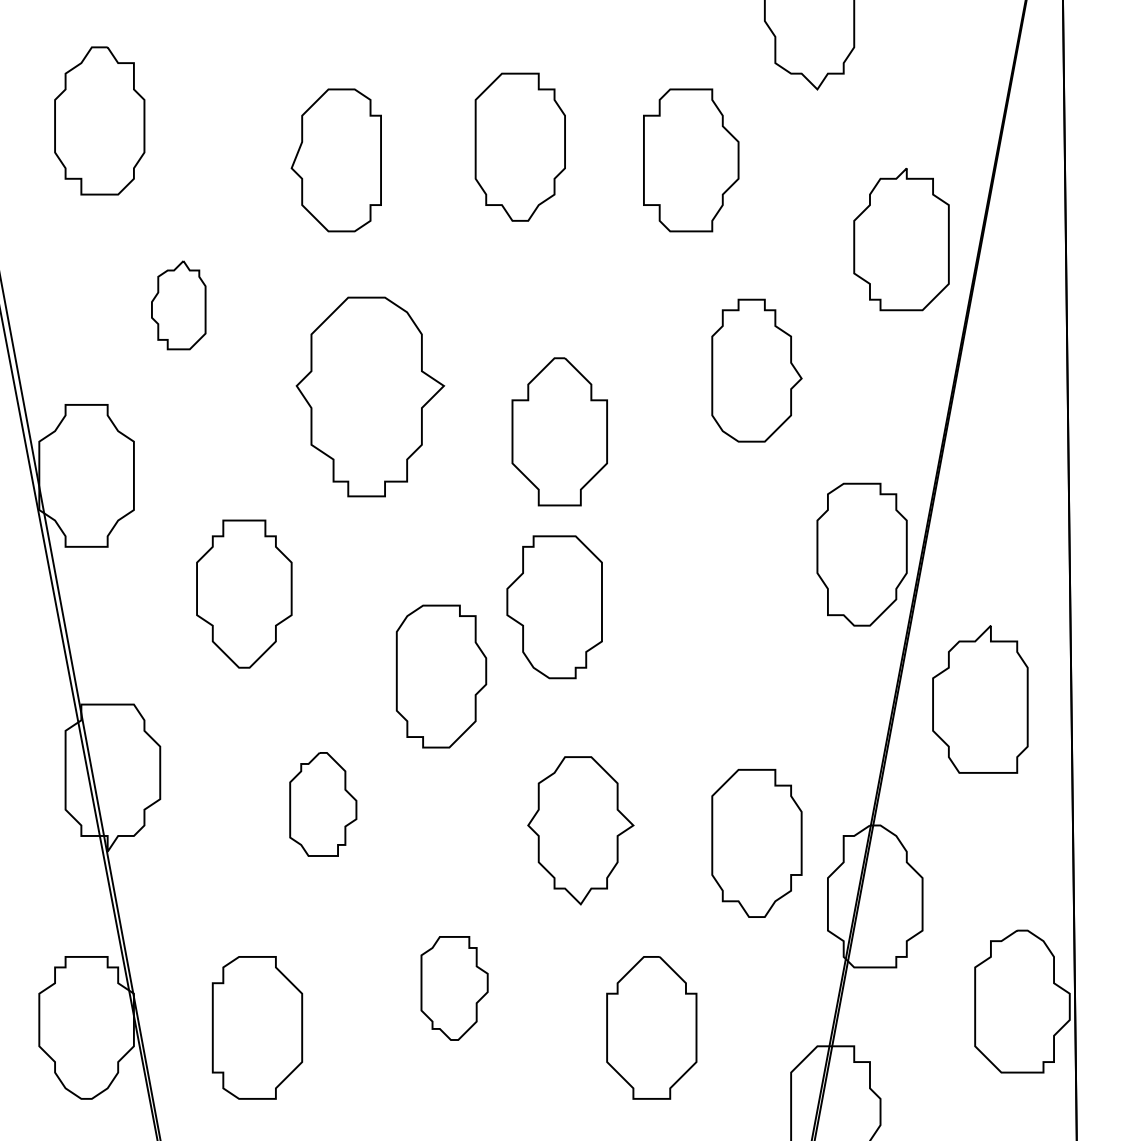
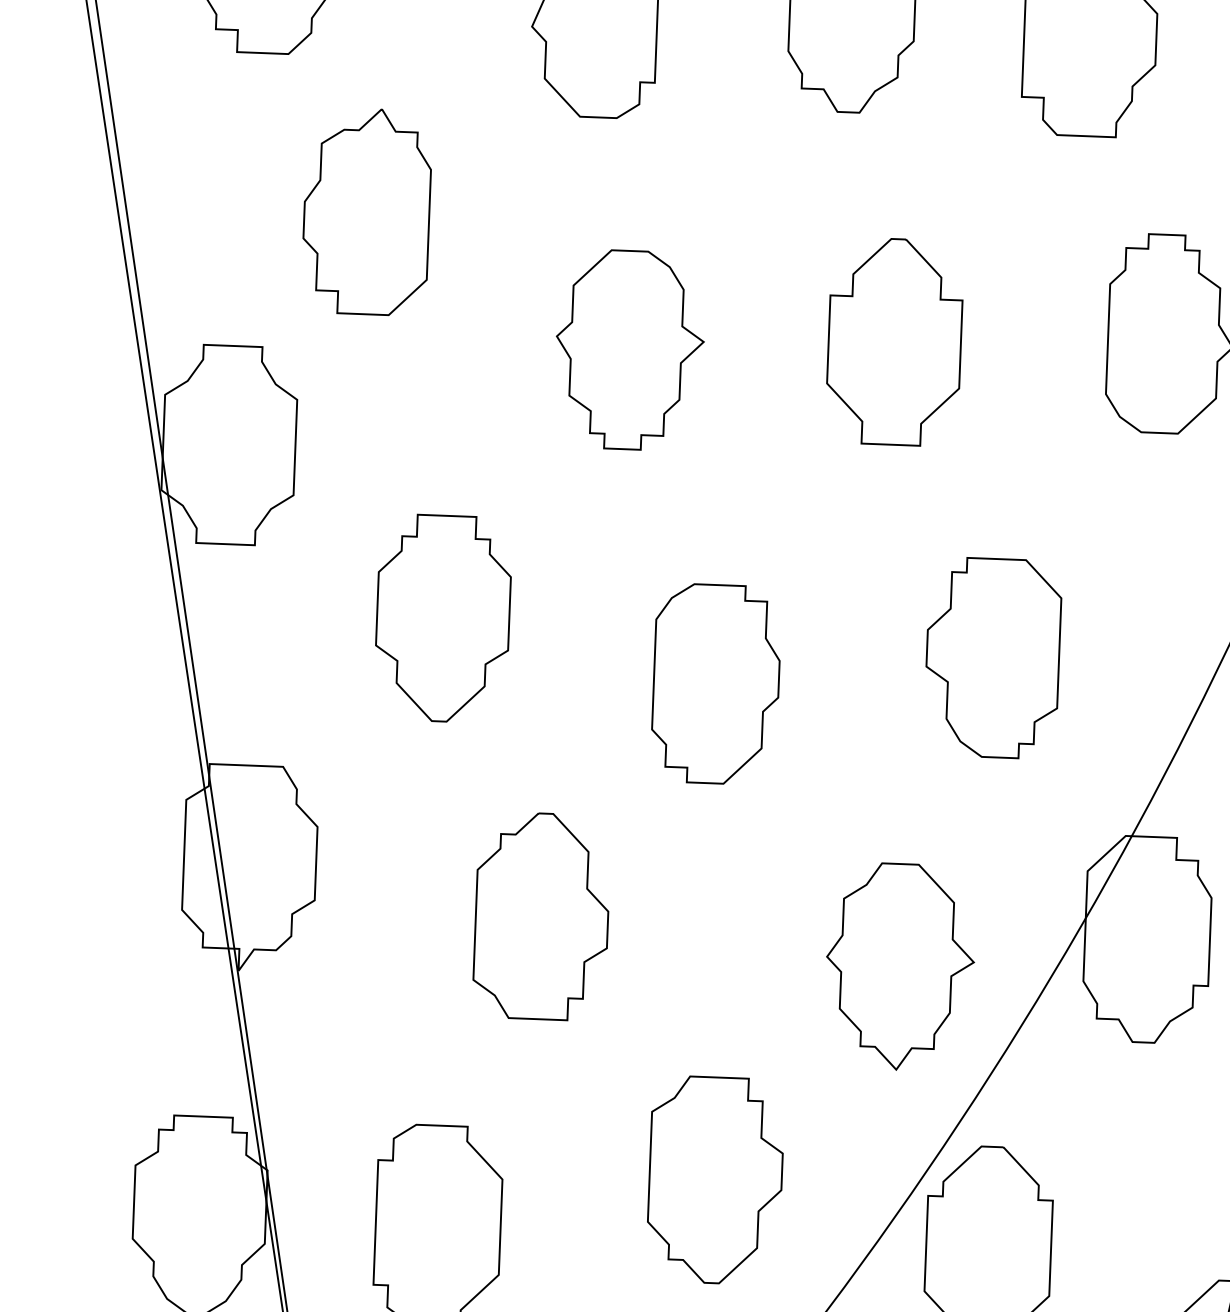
part: (178, 305) -> (366, 212), size x1.67
part: (370, 396) -> (629, 349), size x0.71
part: (559, 431) -> (894, 341), moved
part: (554, 607) -> (992, 658), moved
part: (441, 676) -> (716, 684), moved
part: (323, 804) -> (542, 916), size x1.43
part: (756, 843) -> (1146, 939), moved
part: (454, 988) -> (715, 1180), size x1.43

